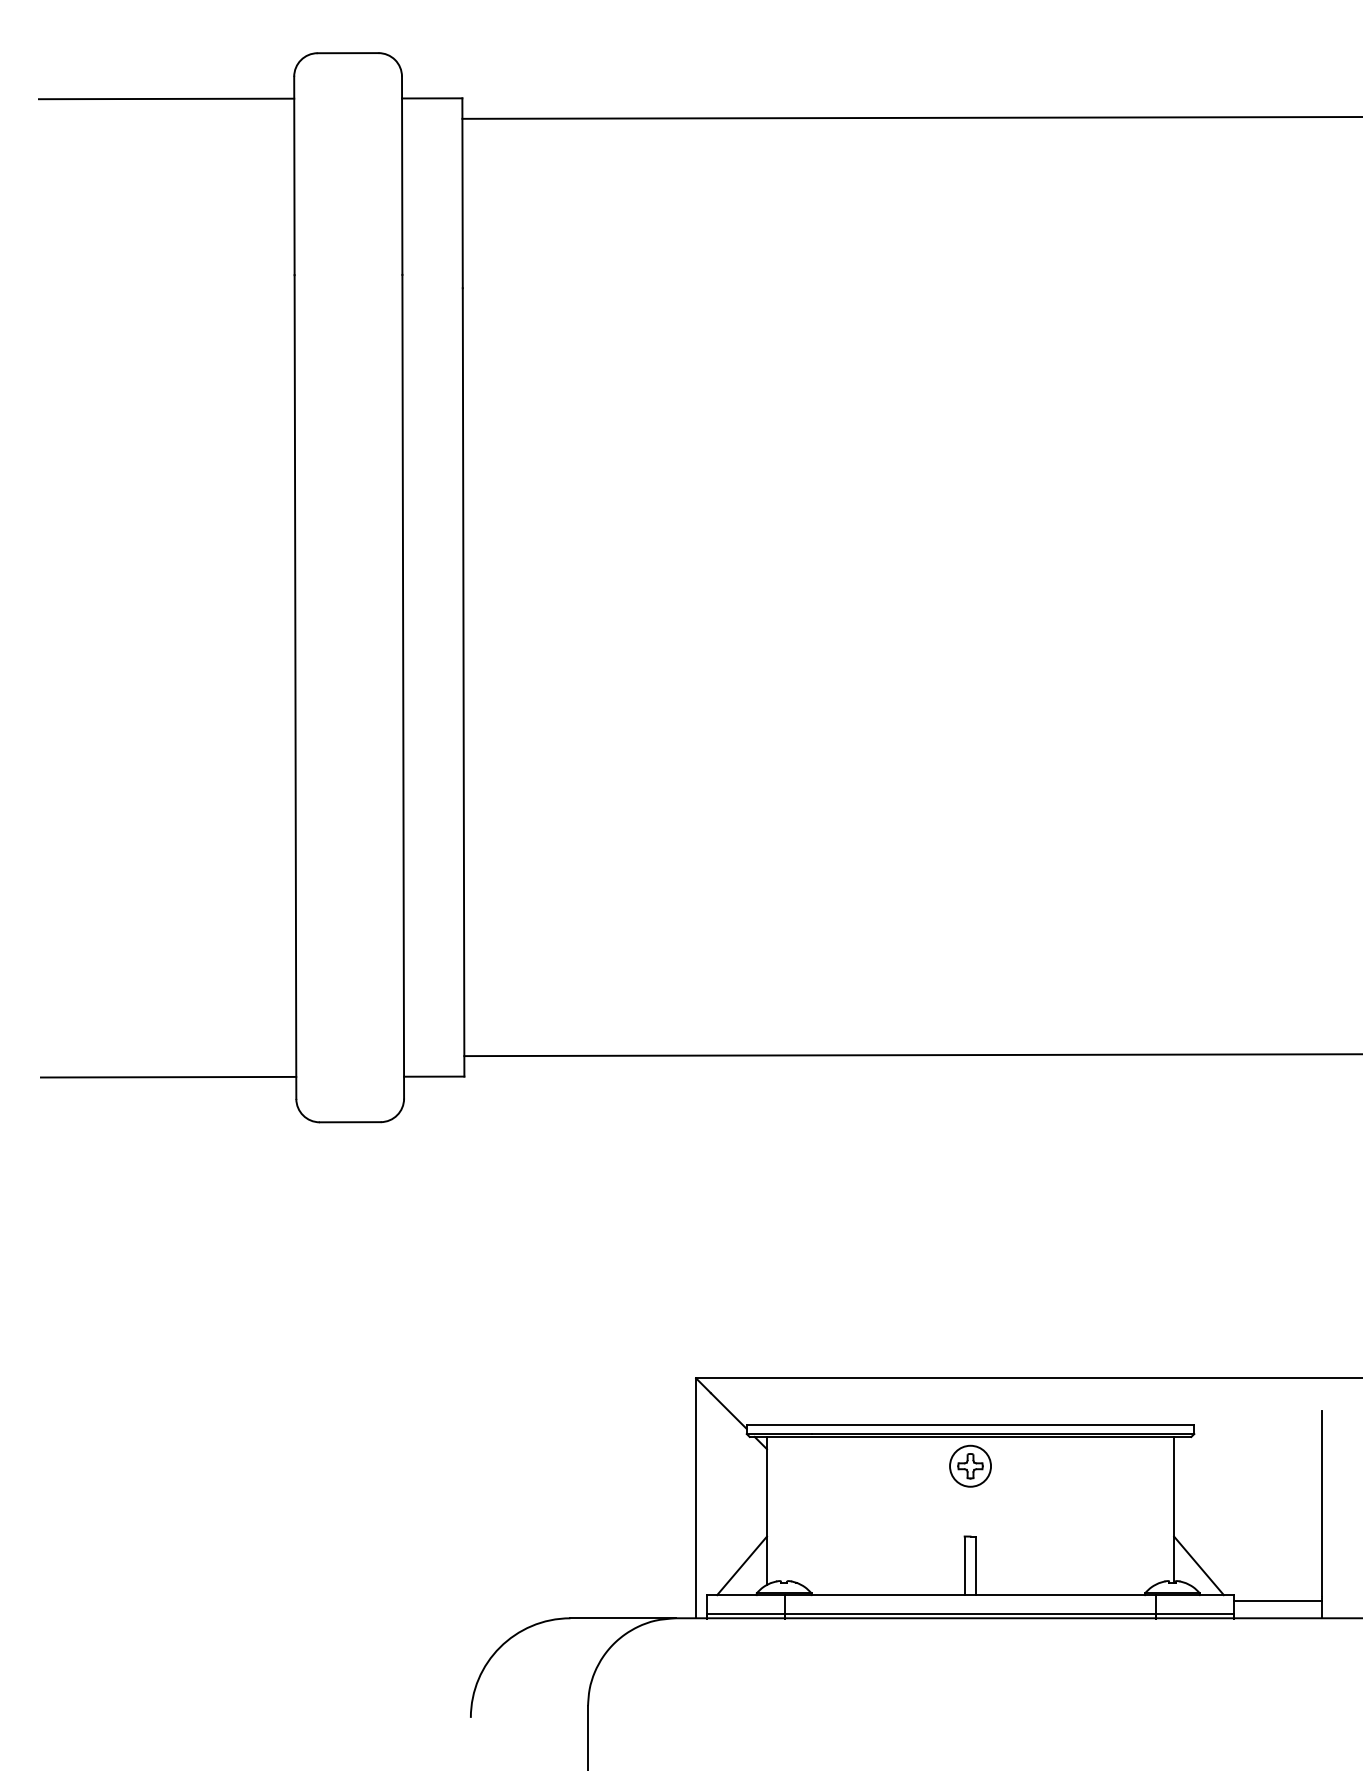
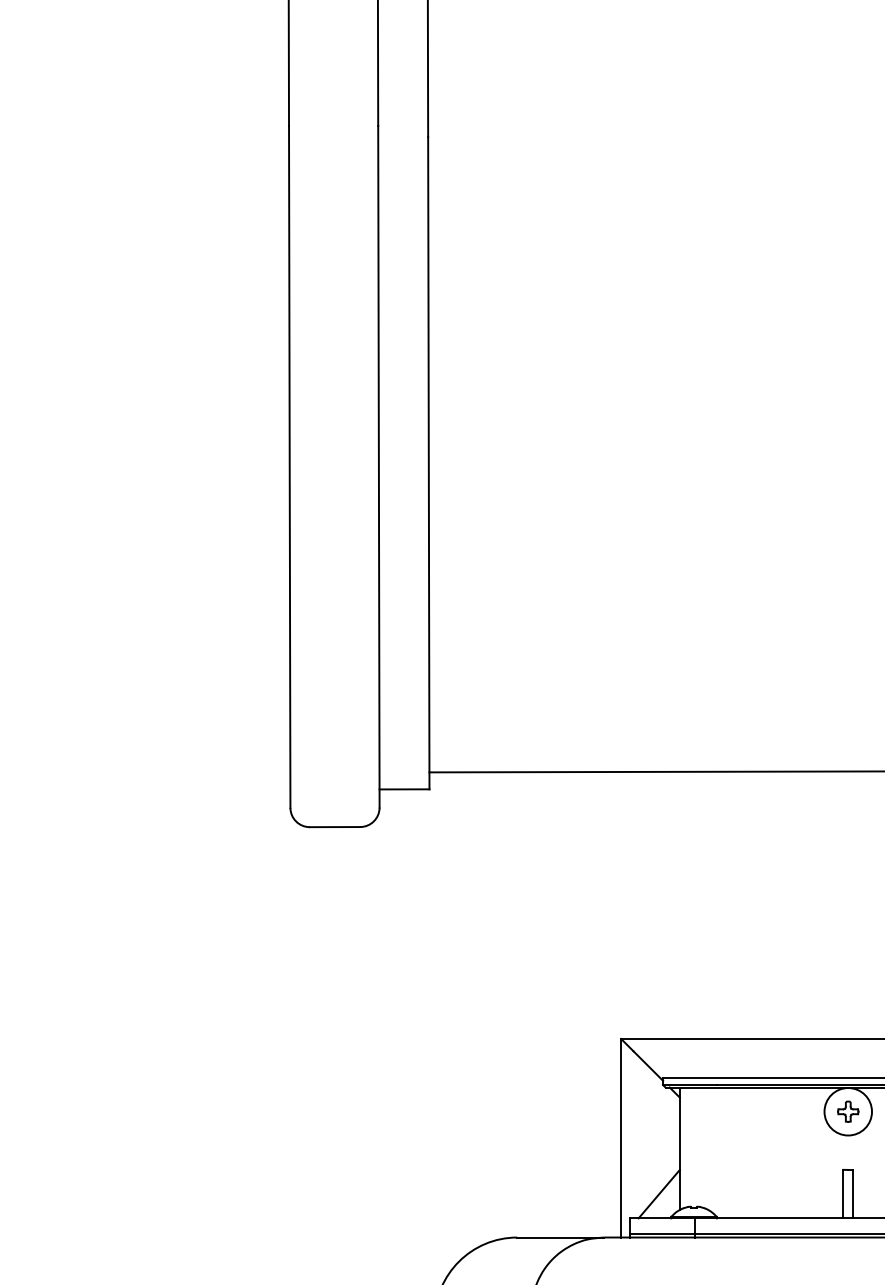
line: (168, 1076) -> (184, 789), removed
circle: (970, 1465) -> (848, 1111), size x1.4

